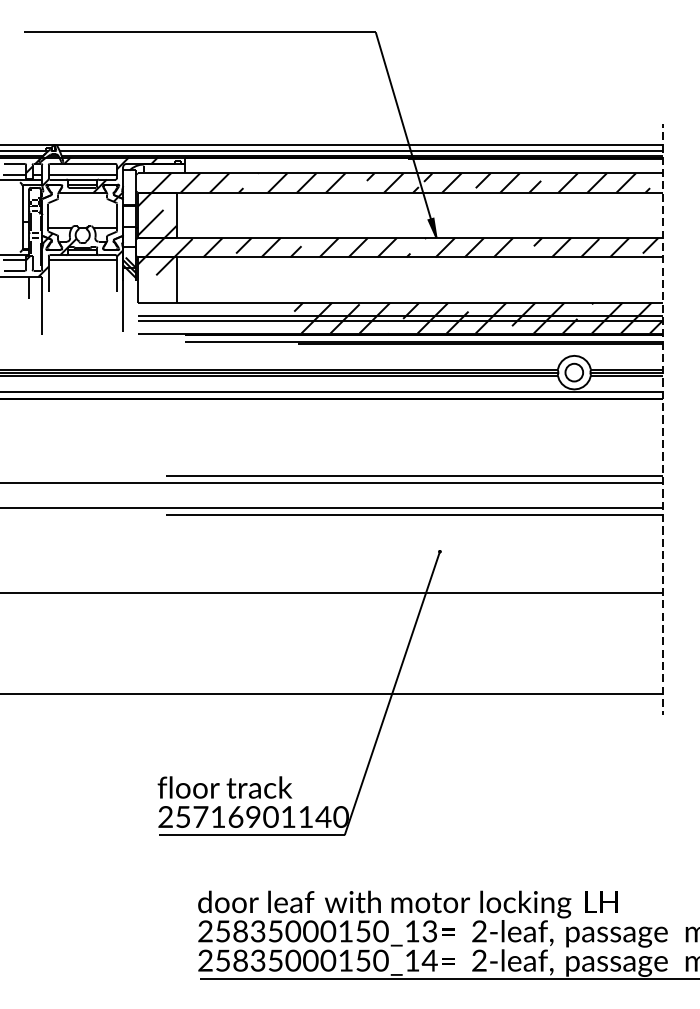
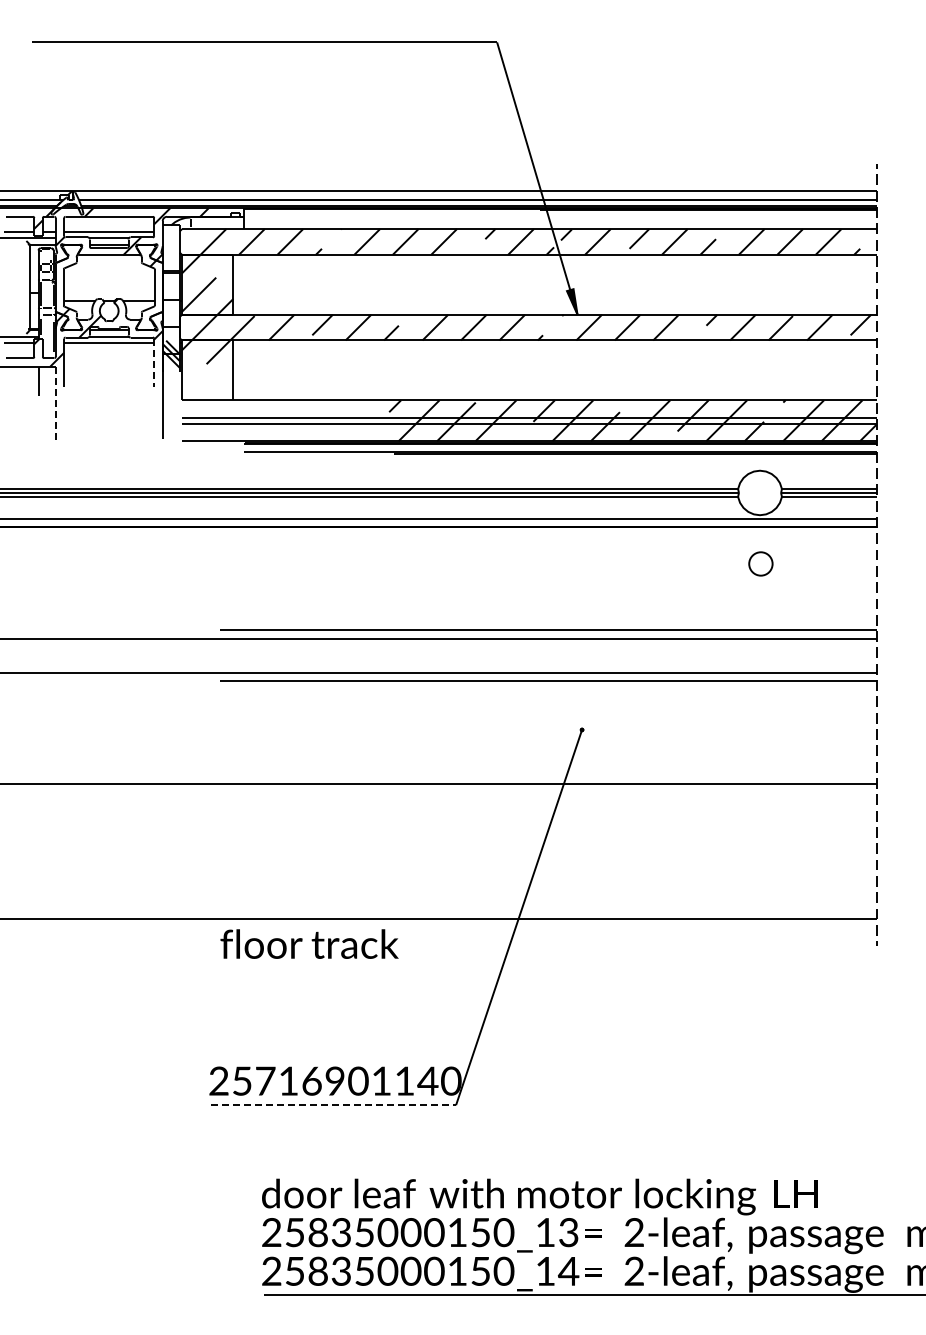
line: (116, 274) -> (154, 362), solid -> dashed
line: (42, 306) -> (55, 405), solid -> dashed
circle: (574, 372) -> (760, 563), moved
text: (224, 787) -> (309, 943), moved
line: (252, 835) -> (333, 1105), solid -> dashed

